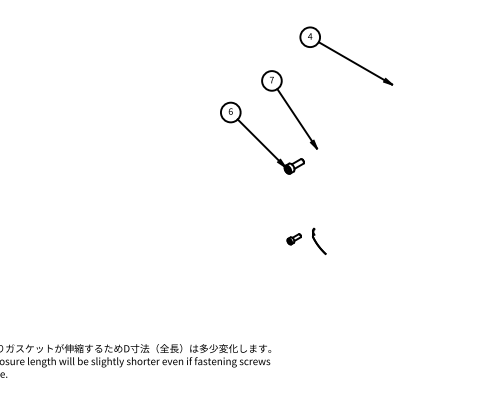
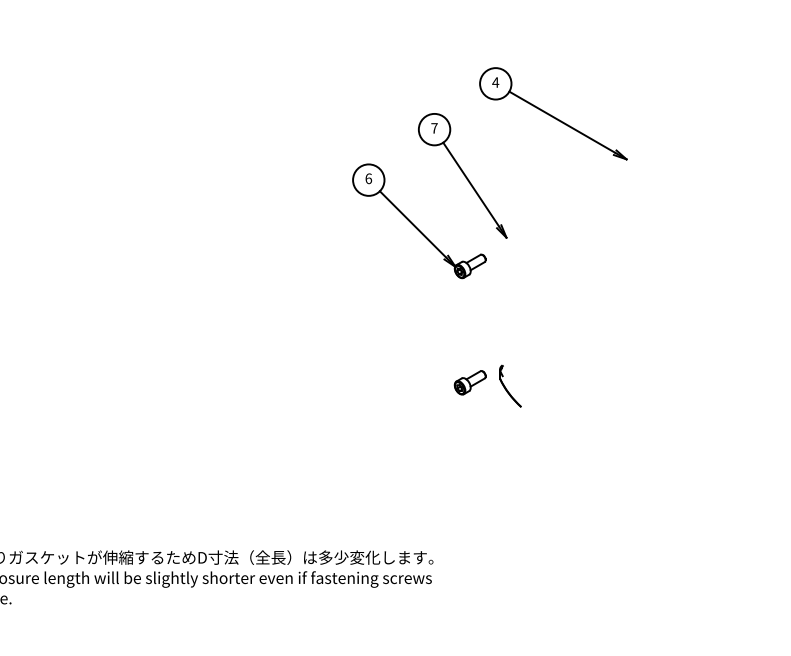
part: (346, 55) -> (553, 112), moved
part: (293, 239) -> (469, 383), size x1.43

